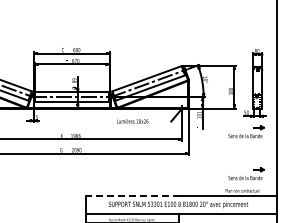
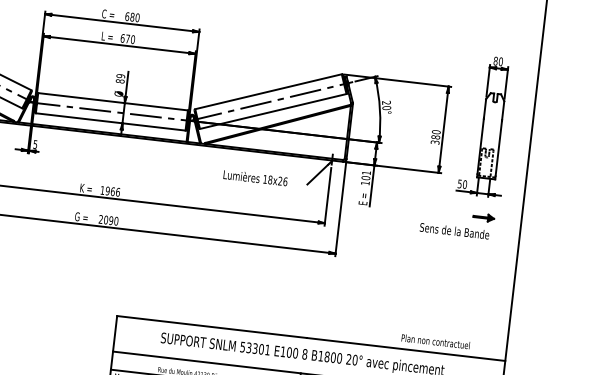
text: (132, 121) -> (255, 178), moved
part: (246, 173) -> (448, 307), removed
line: (132, 196) -> (211, 327), dashed -> solid

